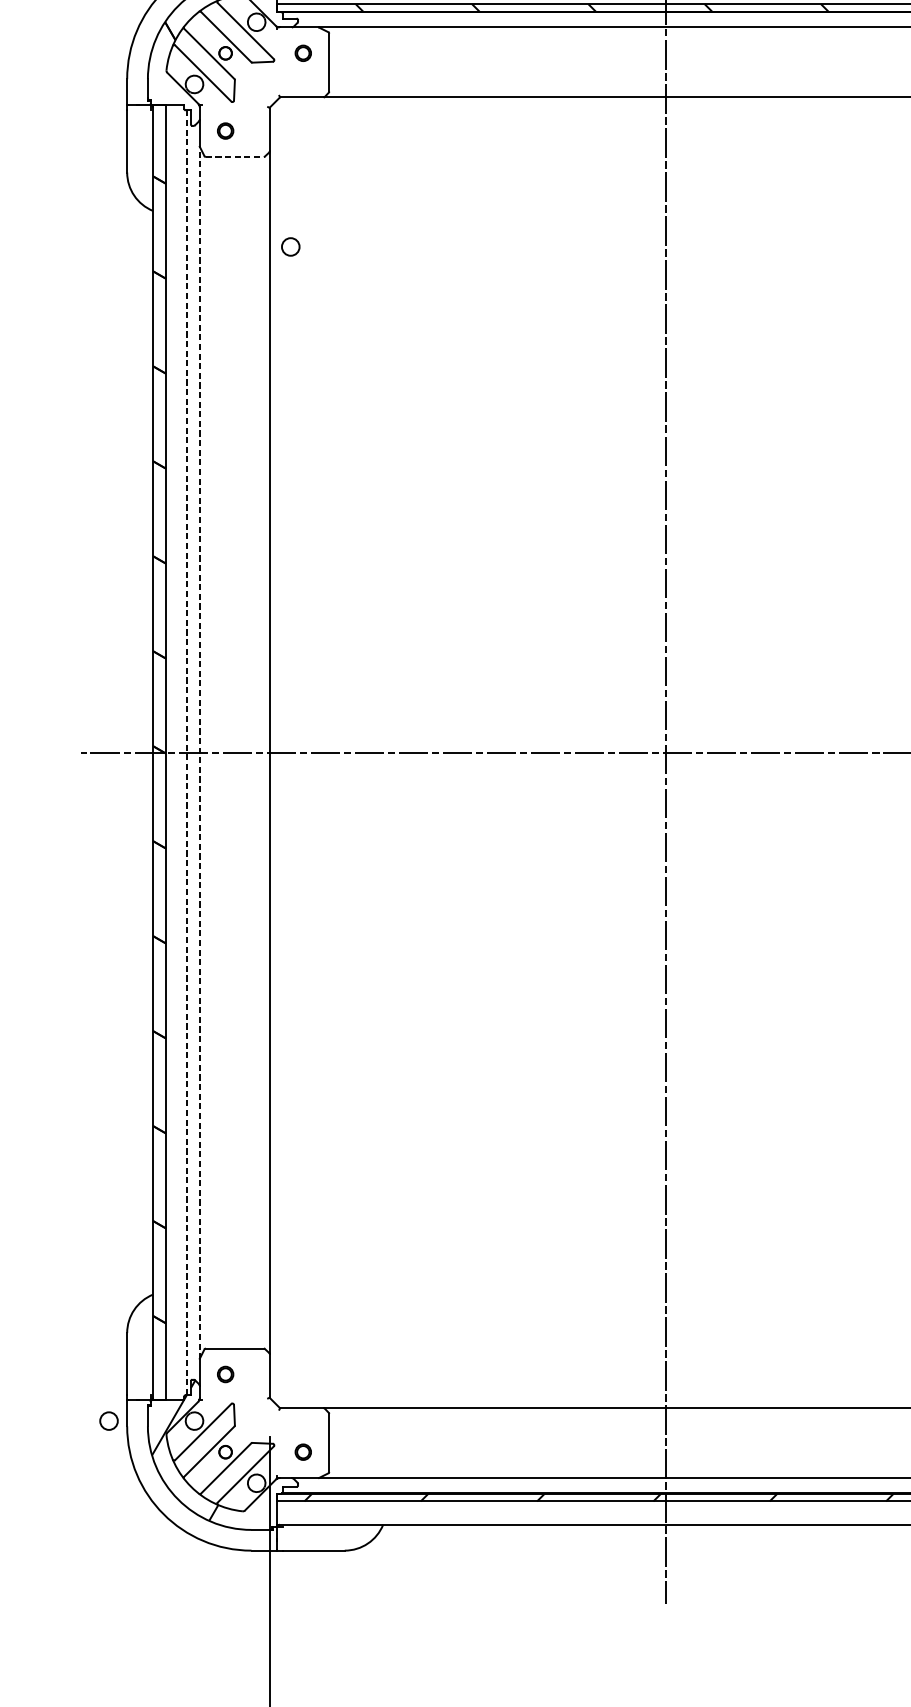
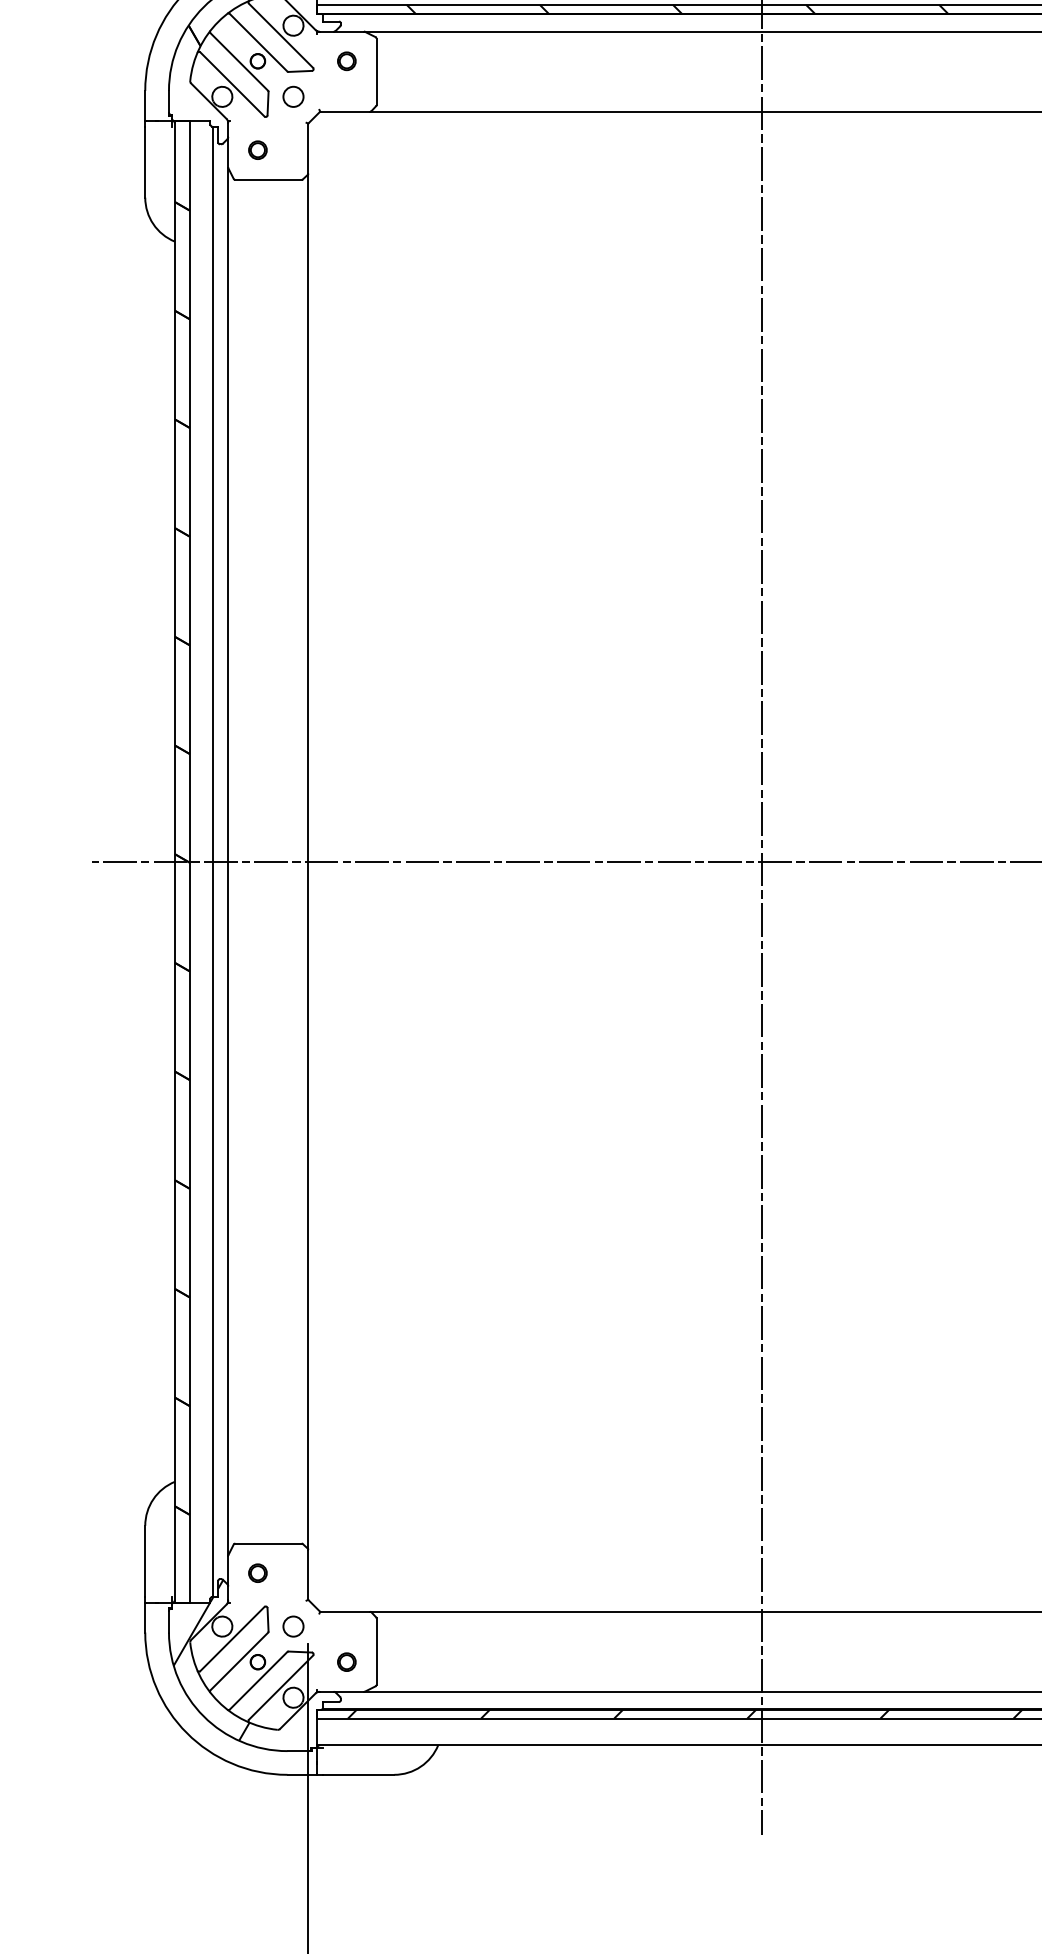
line: (234, 156) -> (268, 179), dashed -> solid
circle: (290, 246) -> (293, 96), moved
line: (199, 752) -> (228, 861), dashed -> solid
line: (186, 753) -> (213, 862), dashed -> solid
circle: (109, 1421) -> (293, 1626), moved

